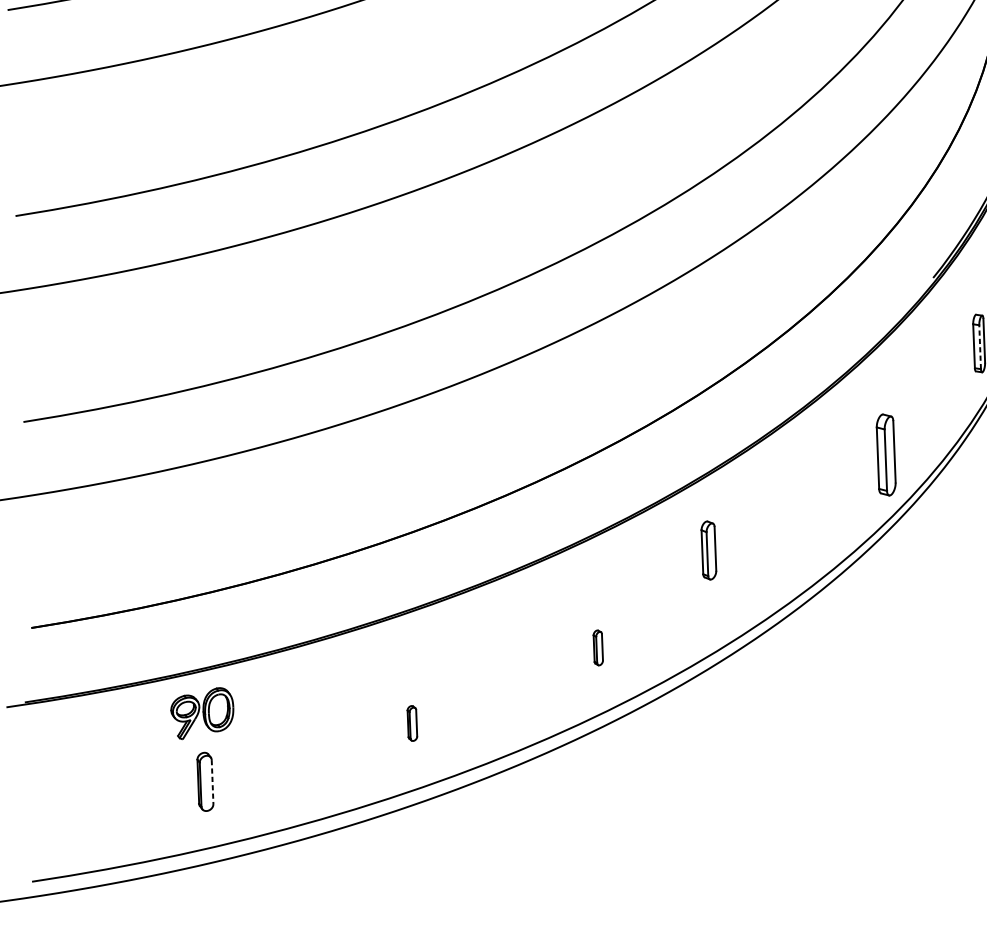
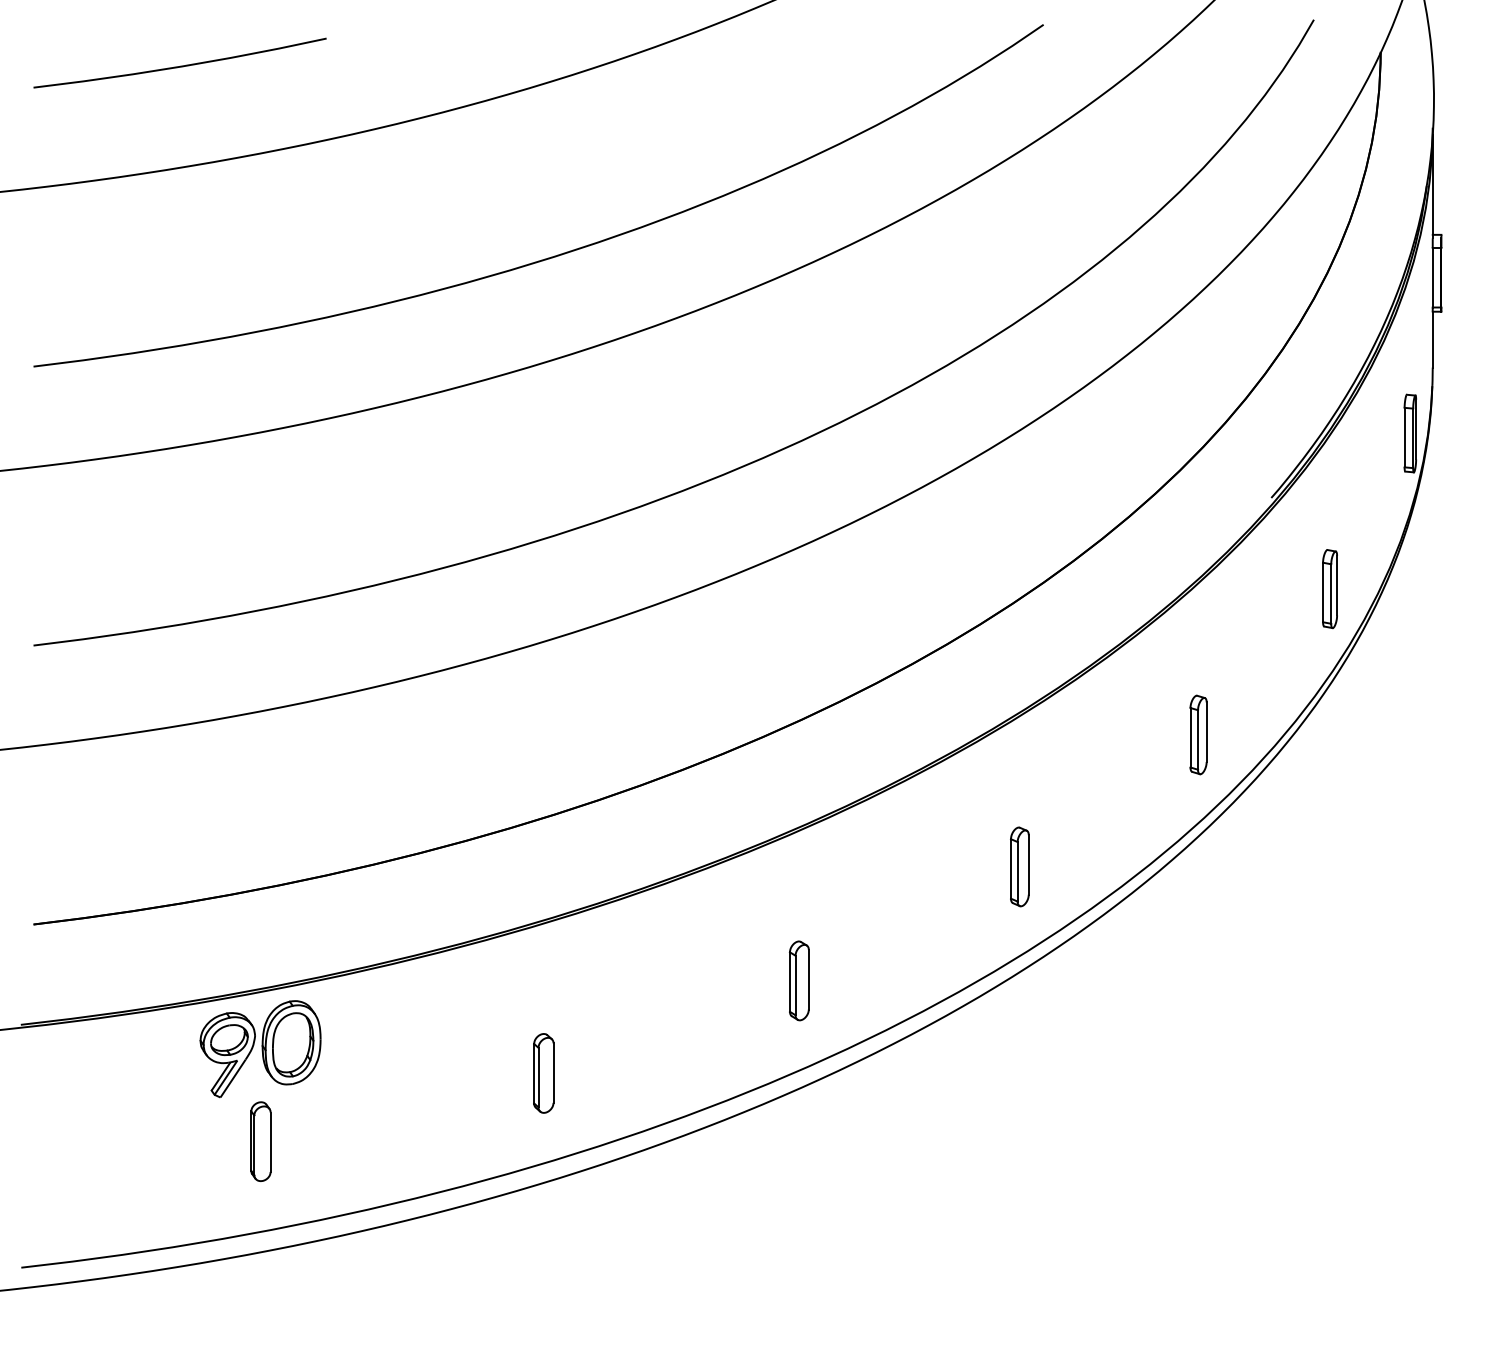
line: (980, 347) -> (1331, 594), dashed -> solid
part: (886, 454) -> (1198, 734), size x0.71
part: (708, 550) -> (1019, 866), moved
part: (597, 647) -> (798, 980), size x1.67
part: (202, 713) -> (260, 1049), size x1.43
part: (412, 723) -> (543, 1073), size x1.67
line: (212, 782) -> (270, 1142), dashed -> solid

